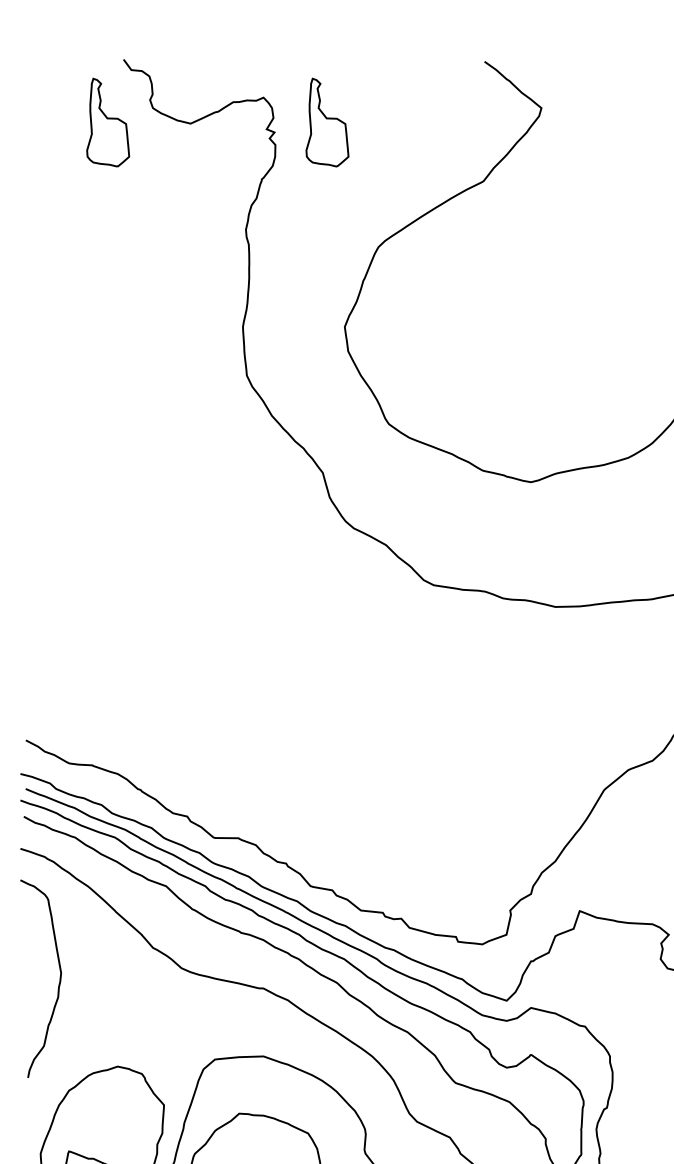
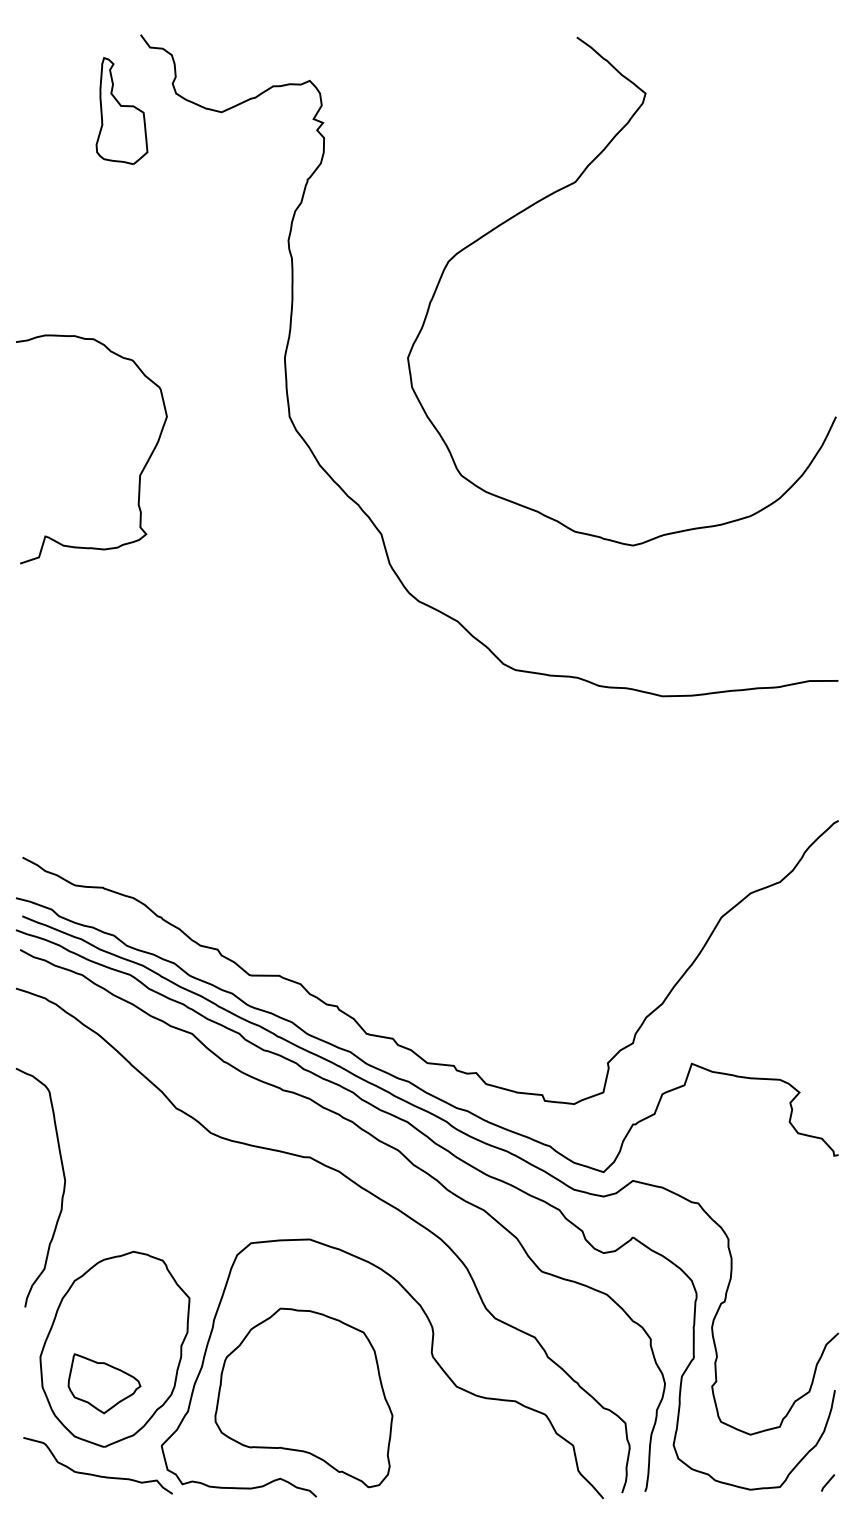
part: (327, 122) -> (386, 110), removed
curve: (122, 423) -> (139, 474), added
curve: (58, 982) -> (62, 1192), moved

